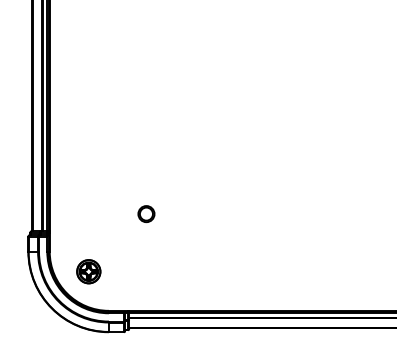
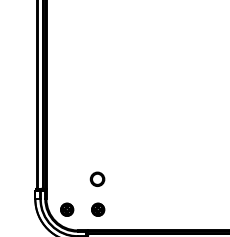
part: (146, 214) -> (97, 179), size x1.6
part: (148, 271) -> (98, 209), added

